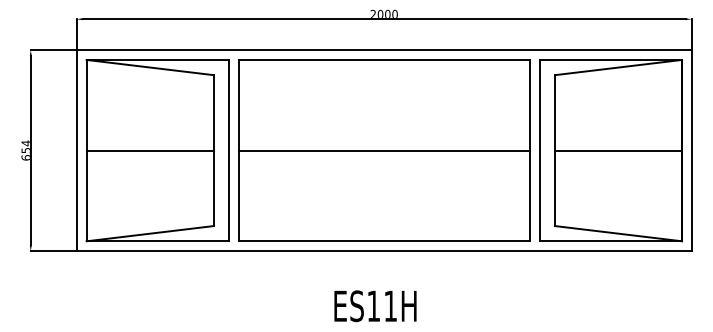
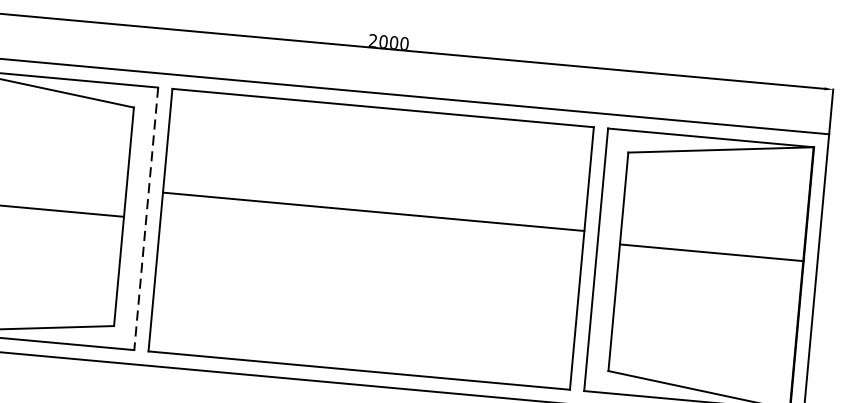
line: (228, 150) -> (145, 218), solid -> dashed
line: (383, 150) -> (372, 211), moved
line: (618, 150) -> (711, 252), moved

